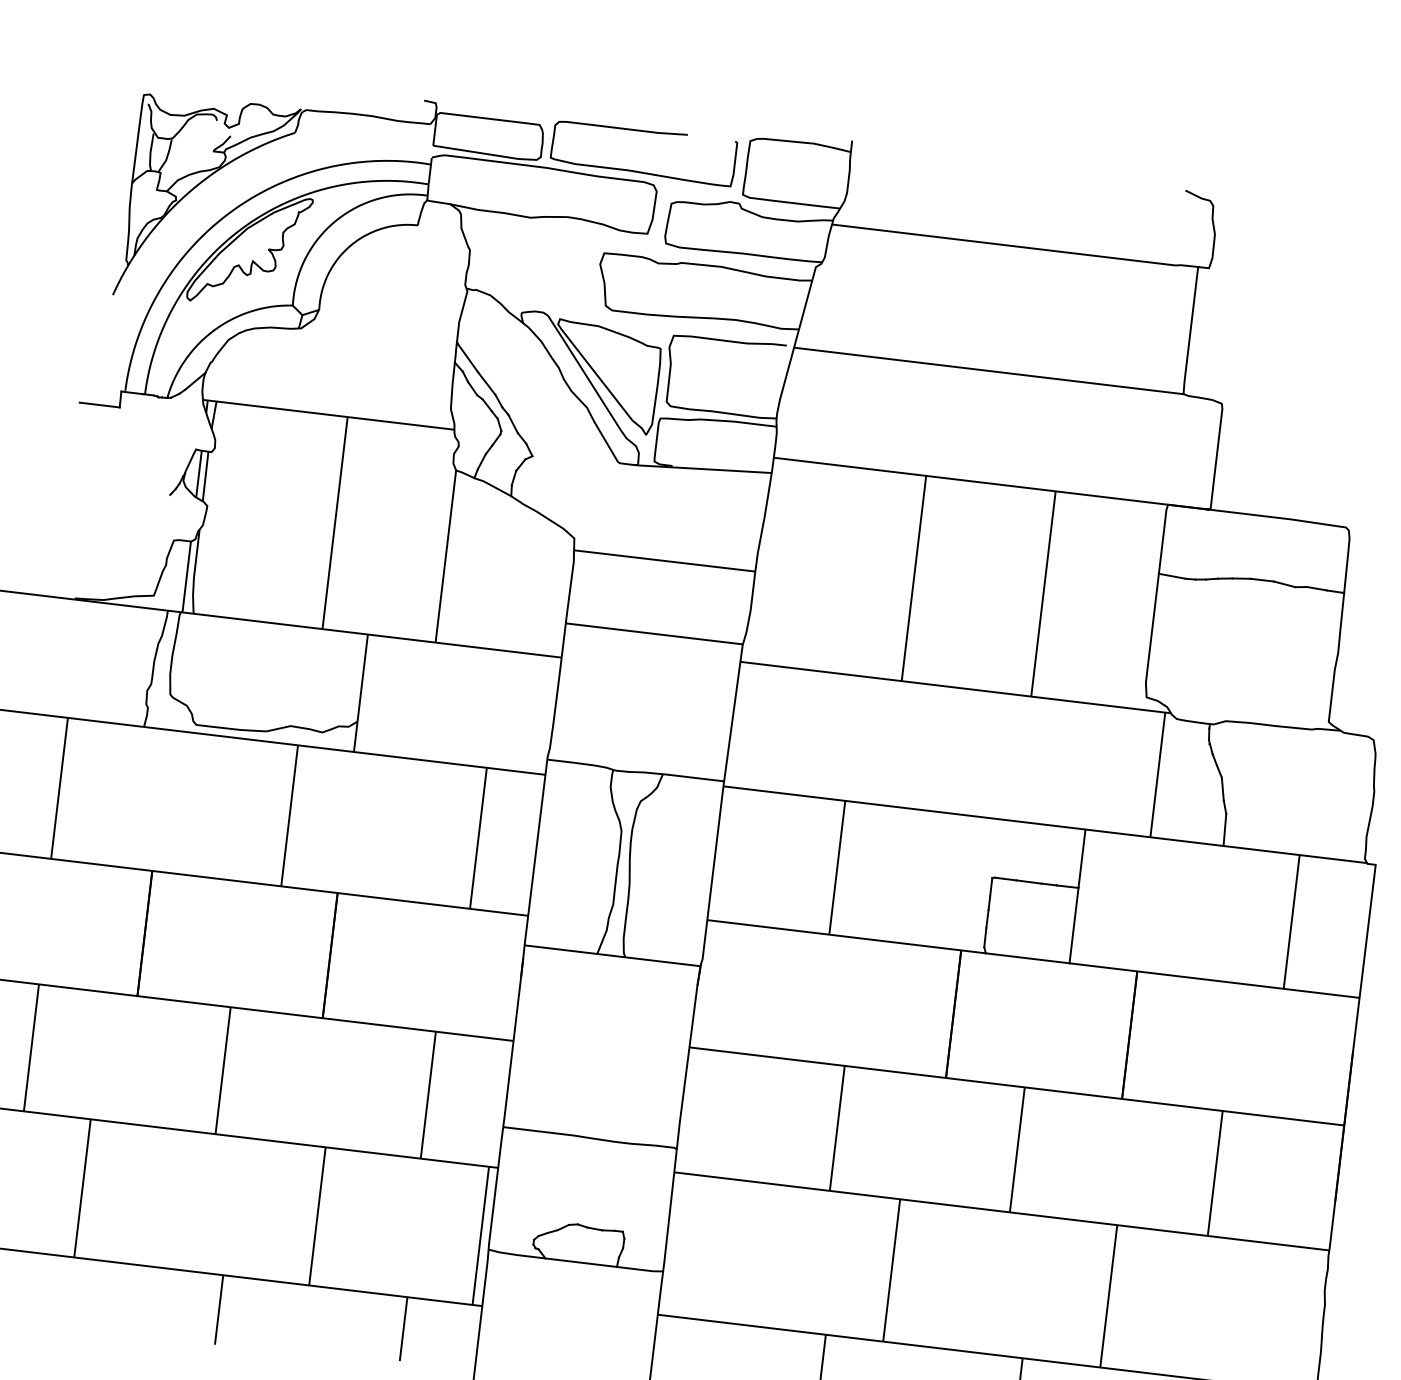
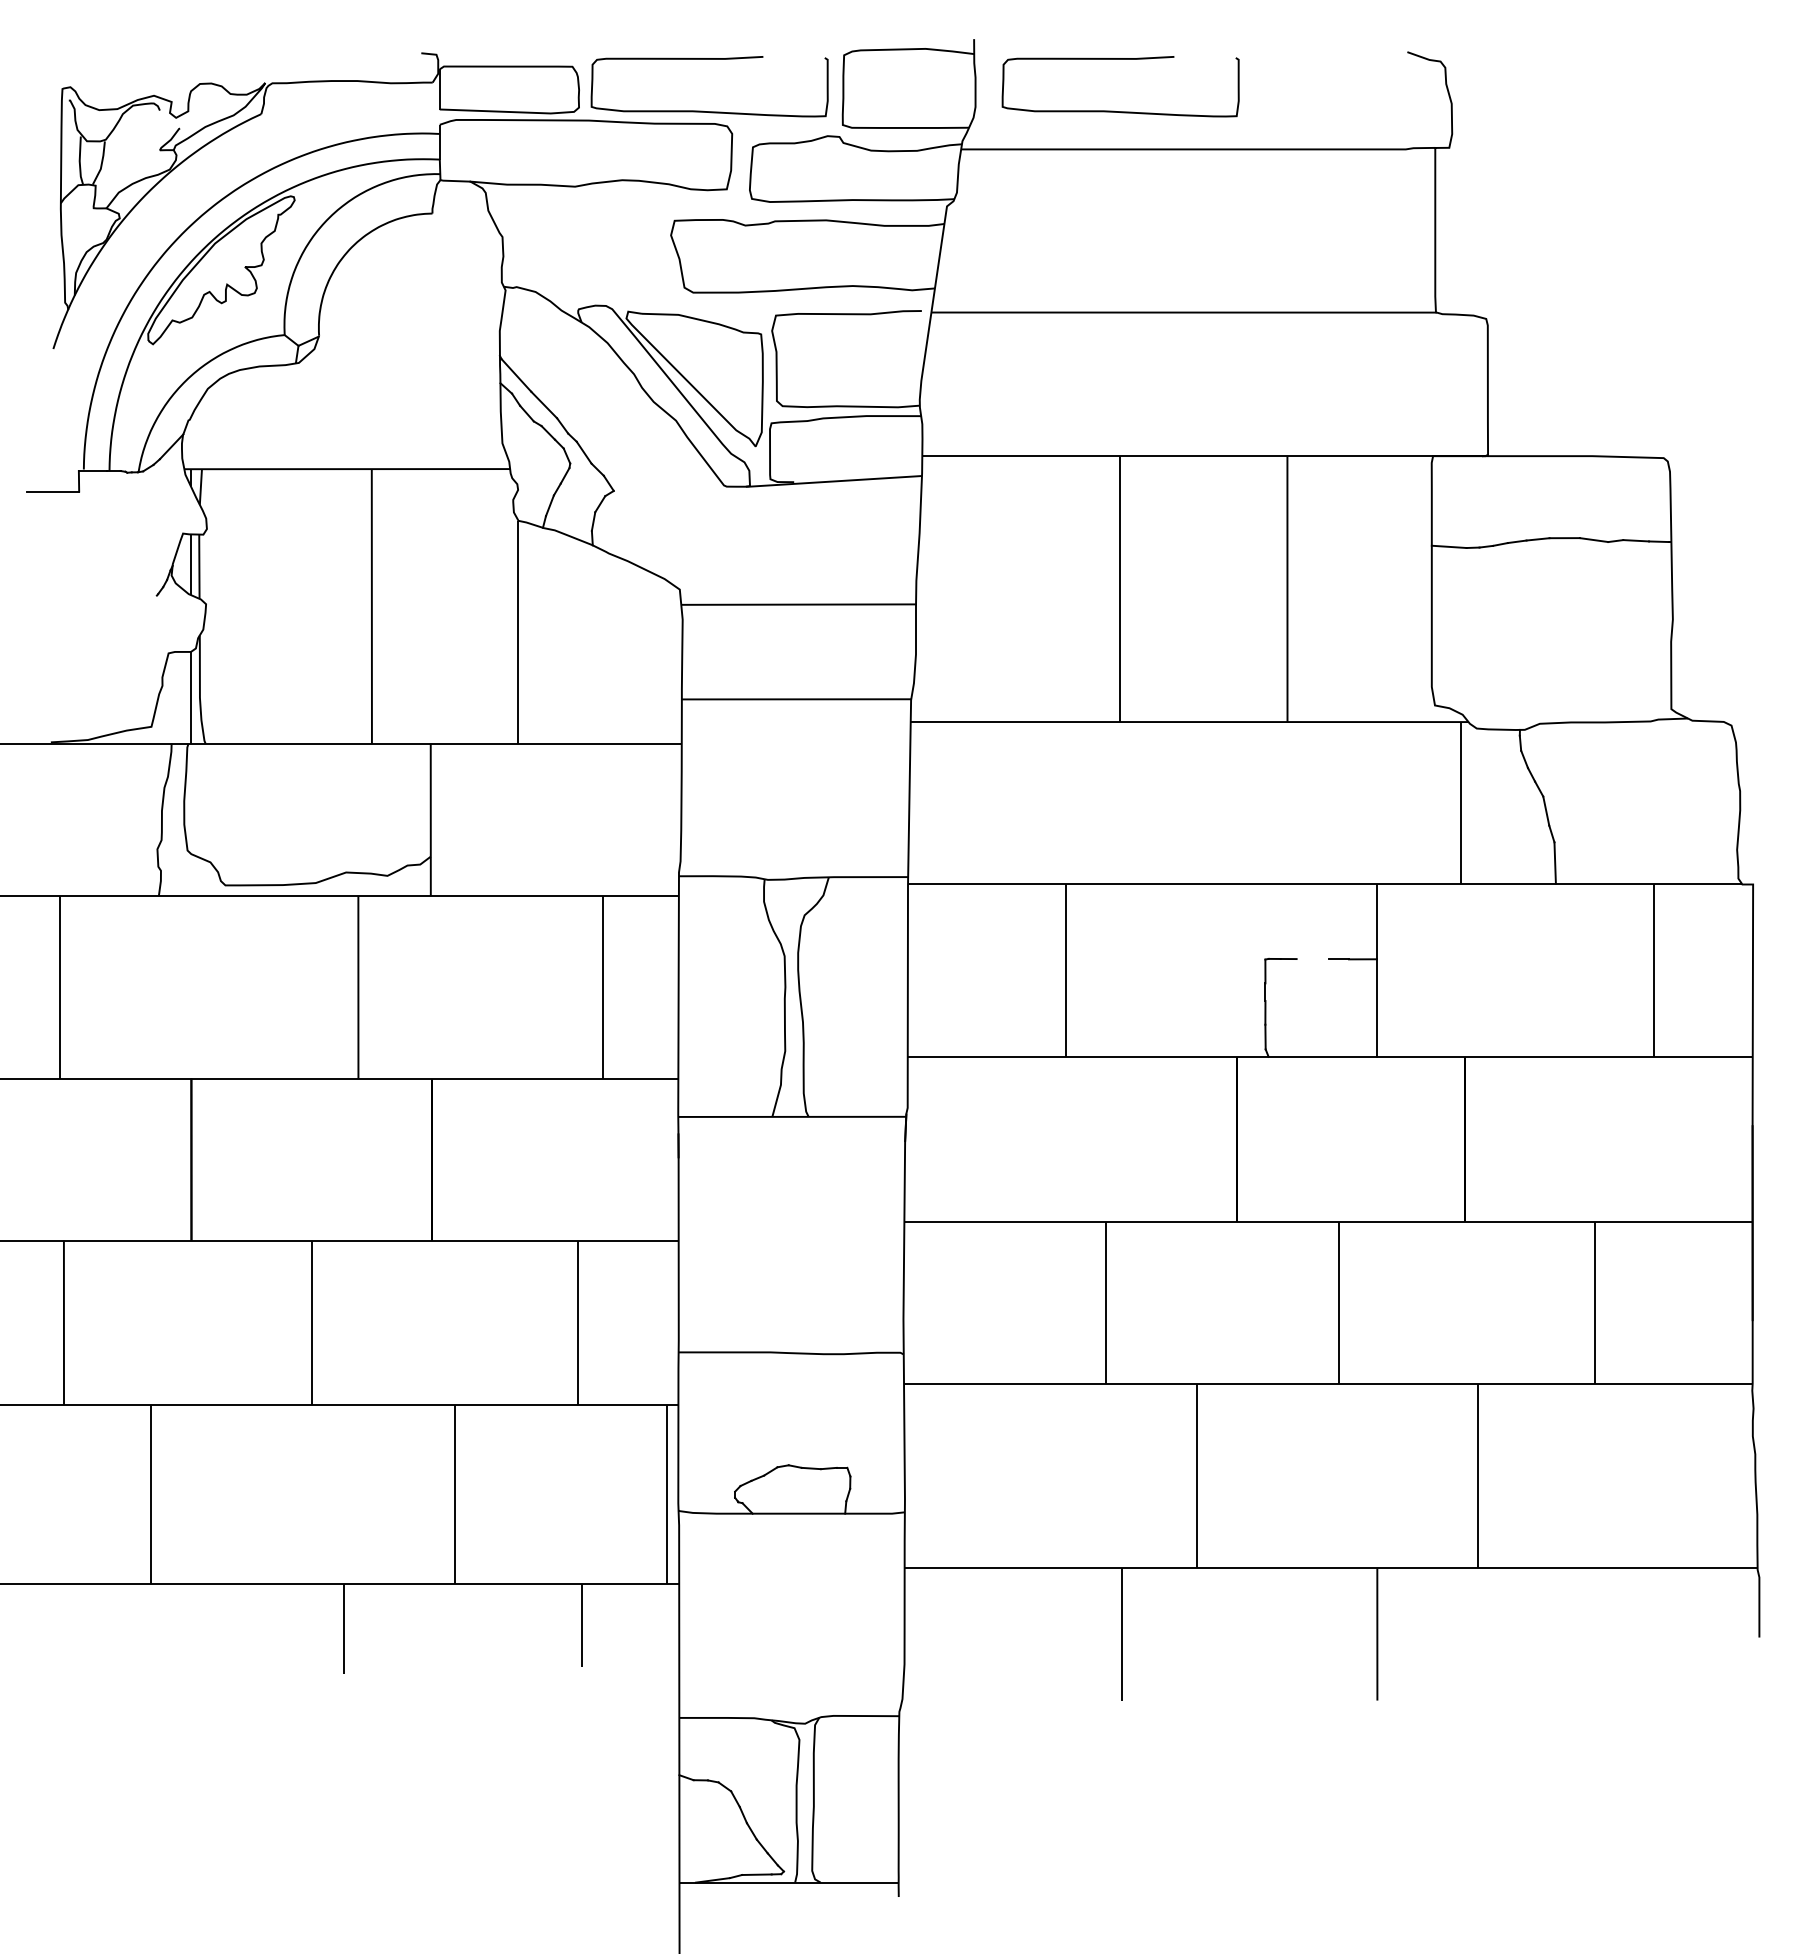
curve: (954, 208) -> (1114, 110), added
line: (1028, 882) -> (1312, 959), removed

